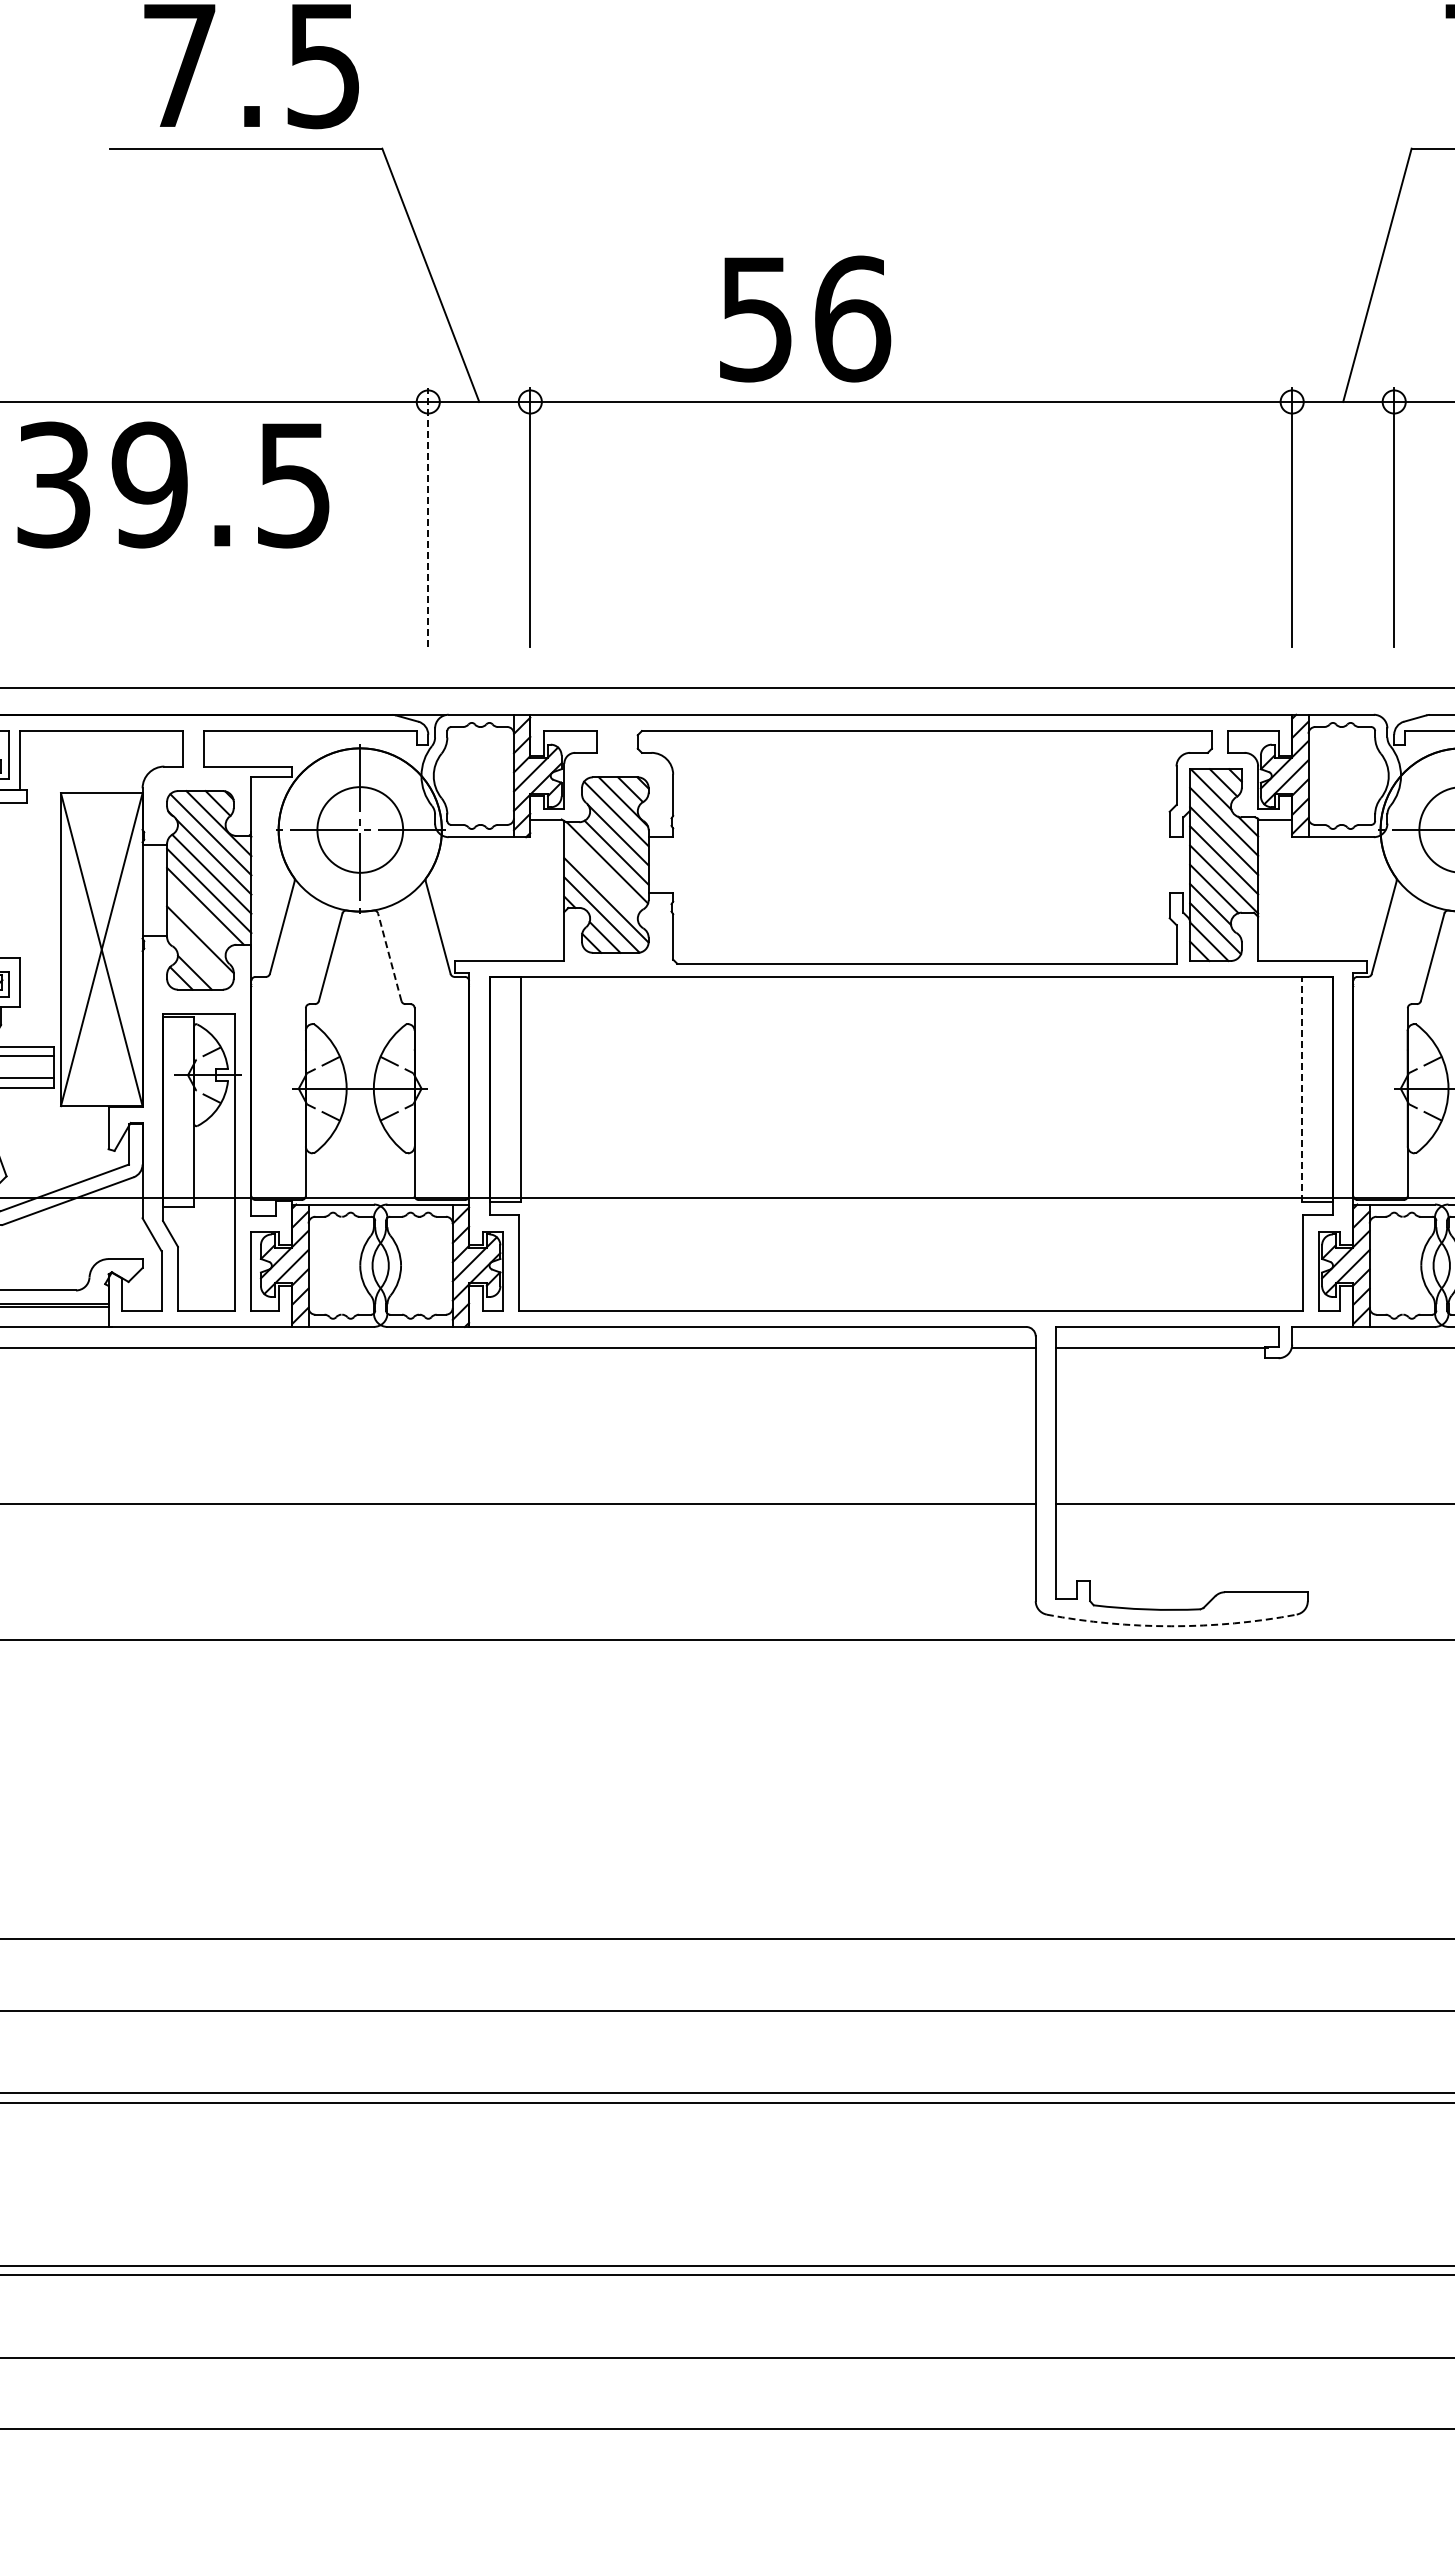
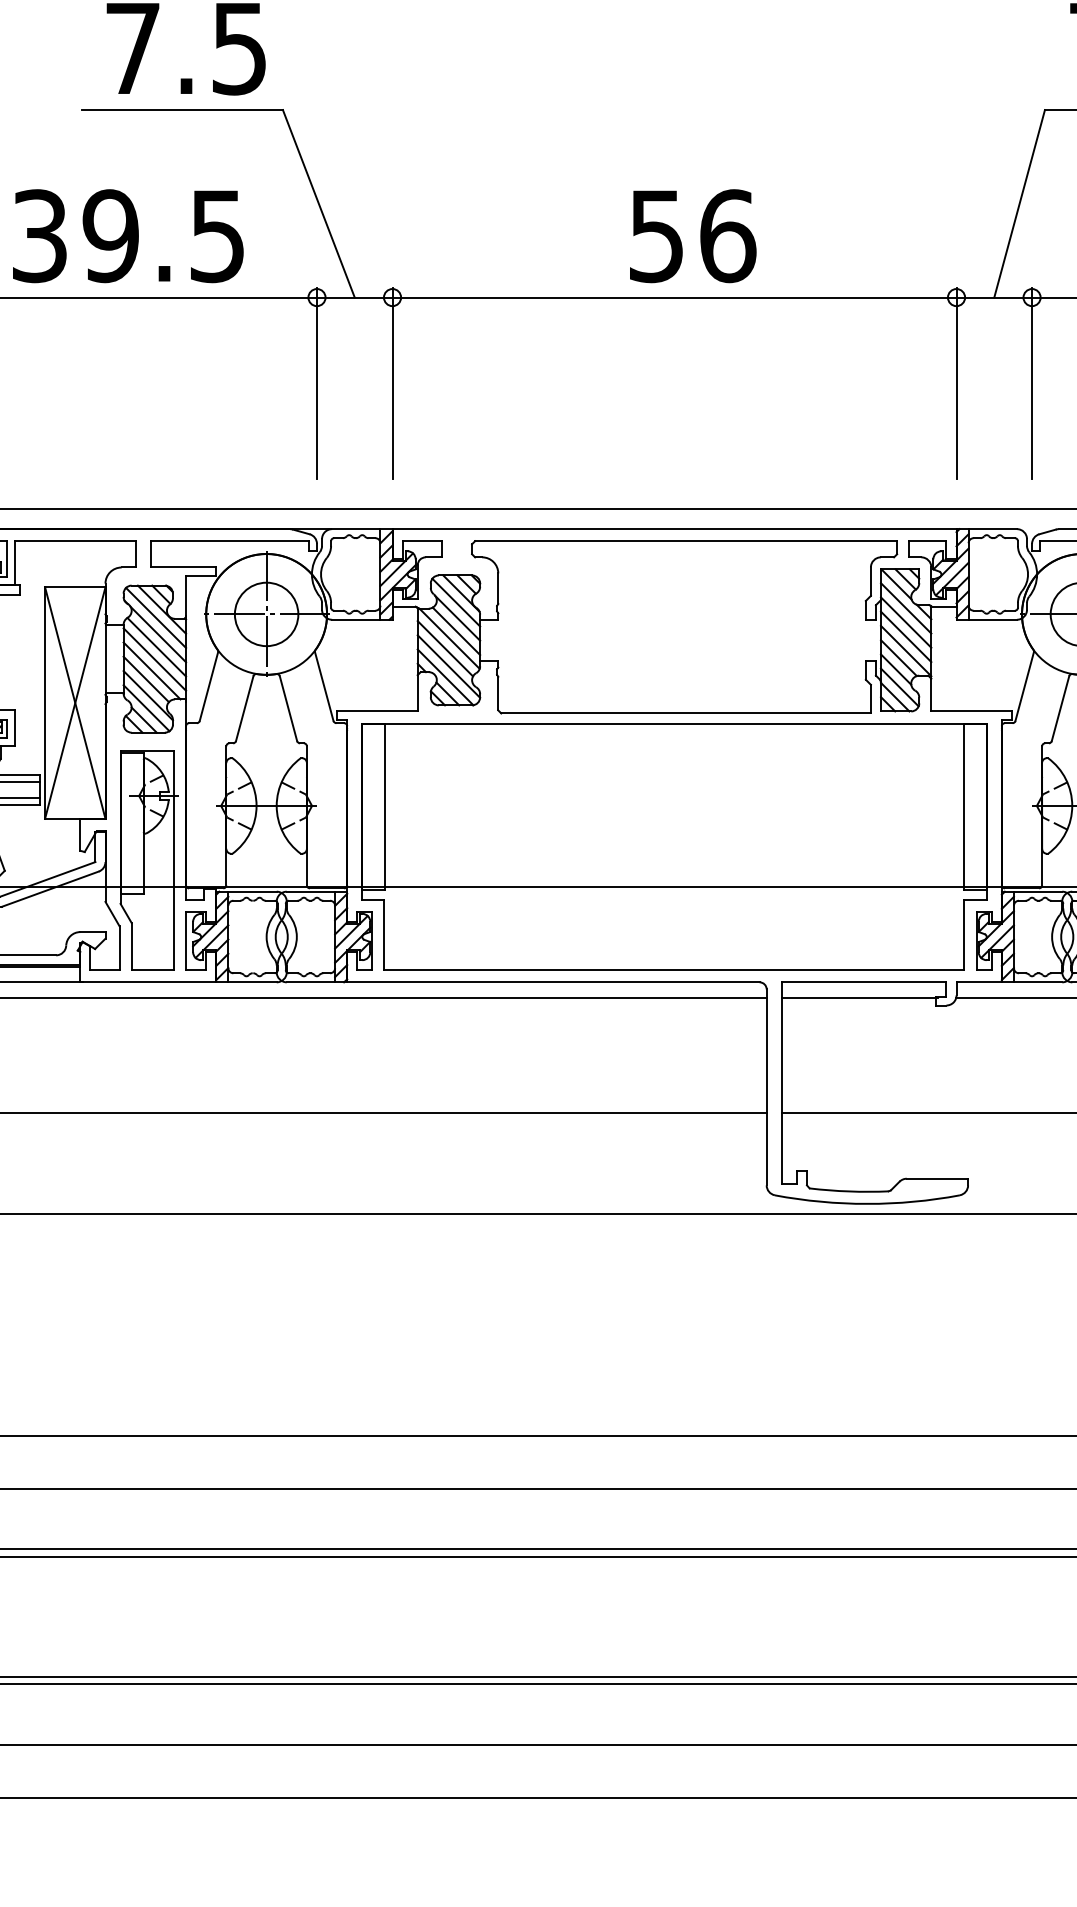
text: (805, 318) -> (693, 235), moved
text: (173, 484) -> (128, 235), moved
line: (428, 517) -> (317, 383), dashed -> solid
line: (601, 875) -> (445, 648), added
line: (197, 917) -> (146, 679), added
line: (198, 956) -> (146, 708), added
line: (389, 956) -> (288, 708), dashed -> solid
line: (1301, 1089) -> (963, 806), dashed -> solid
arc: (1171, 1626) -> (867, 1204), dashed -> solid

